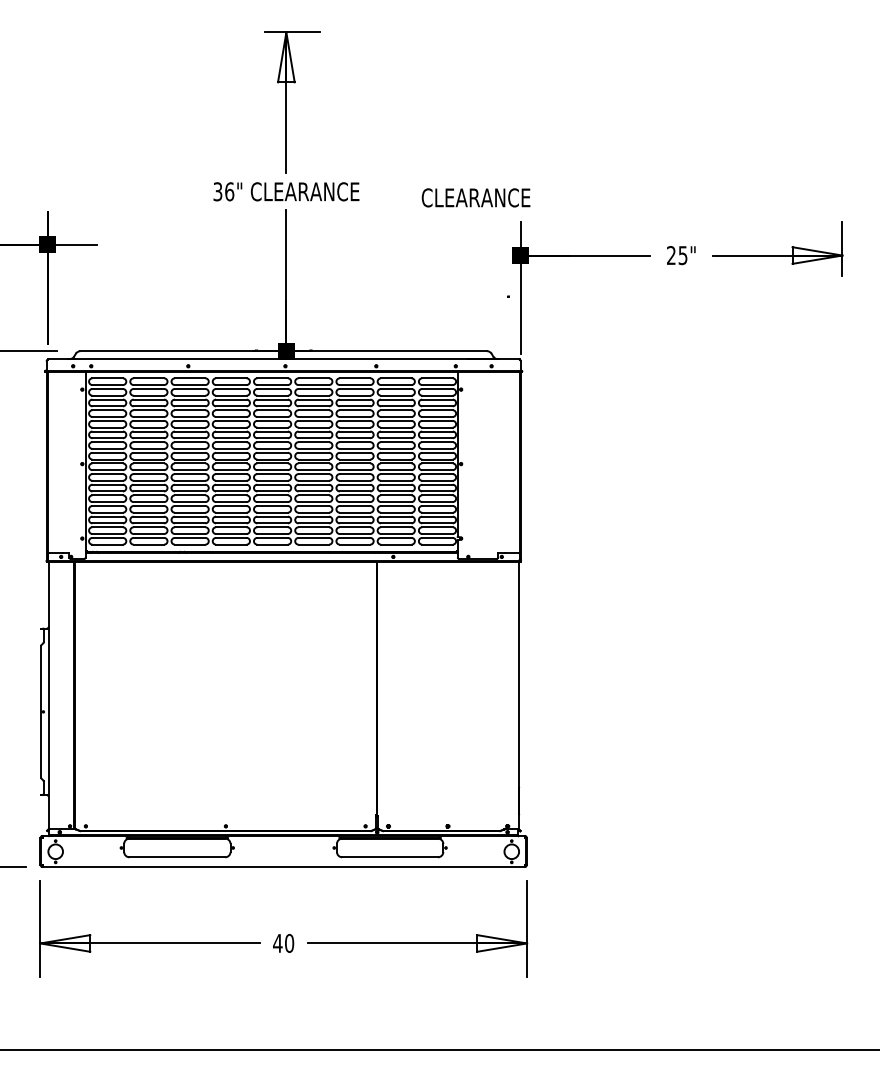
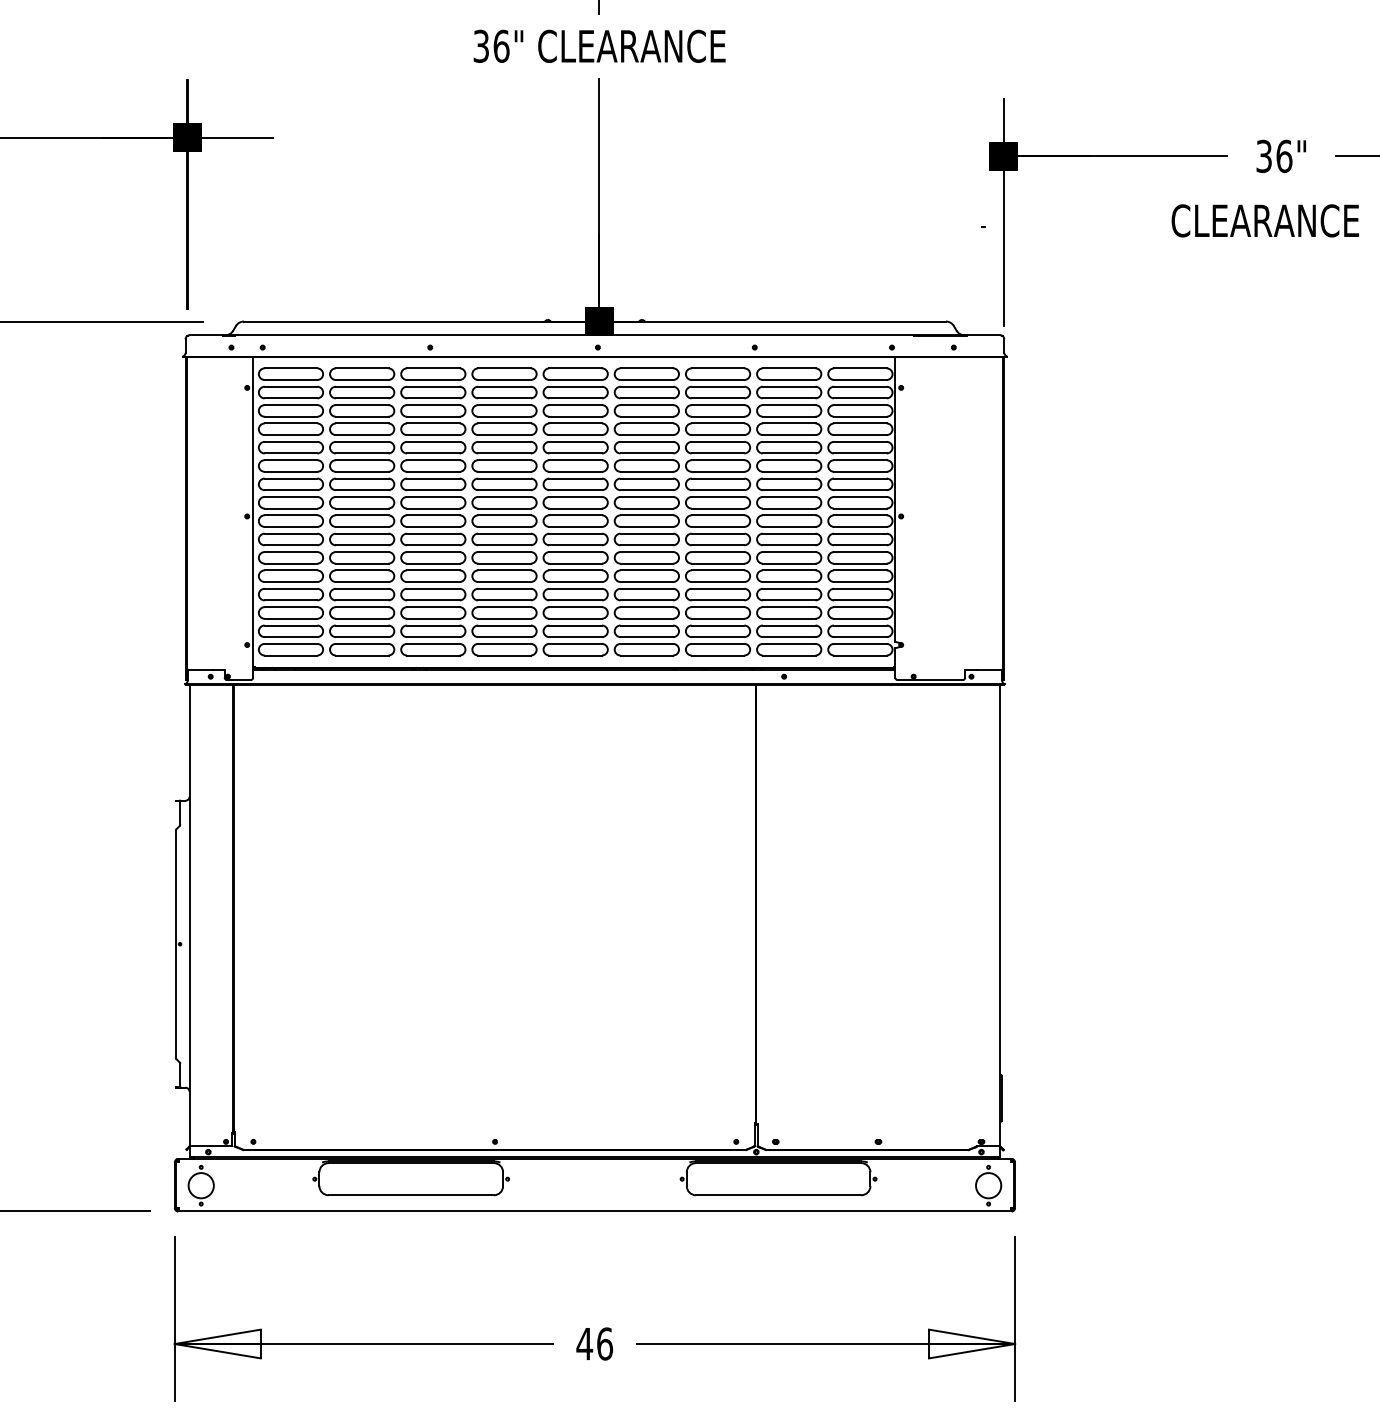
text: (475, 197) -> (1264, 220), moved
text: (677, 255) -> (1274, 156), 25" -> 36"
text: (289, 942) -> (604, 1342), 40 -> 46

